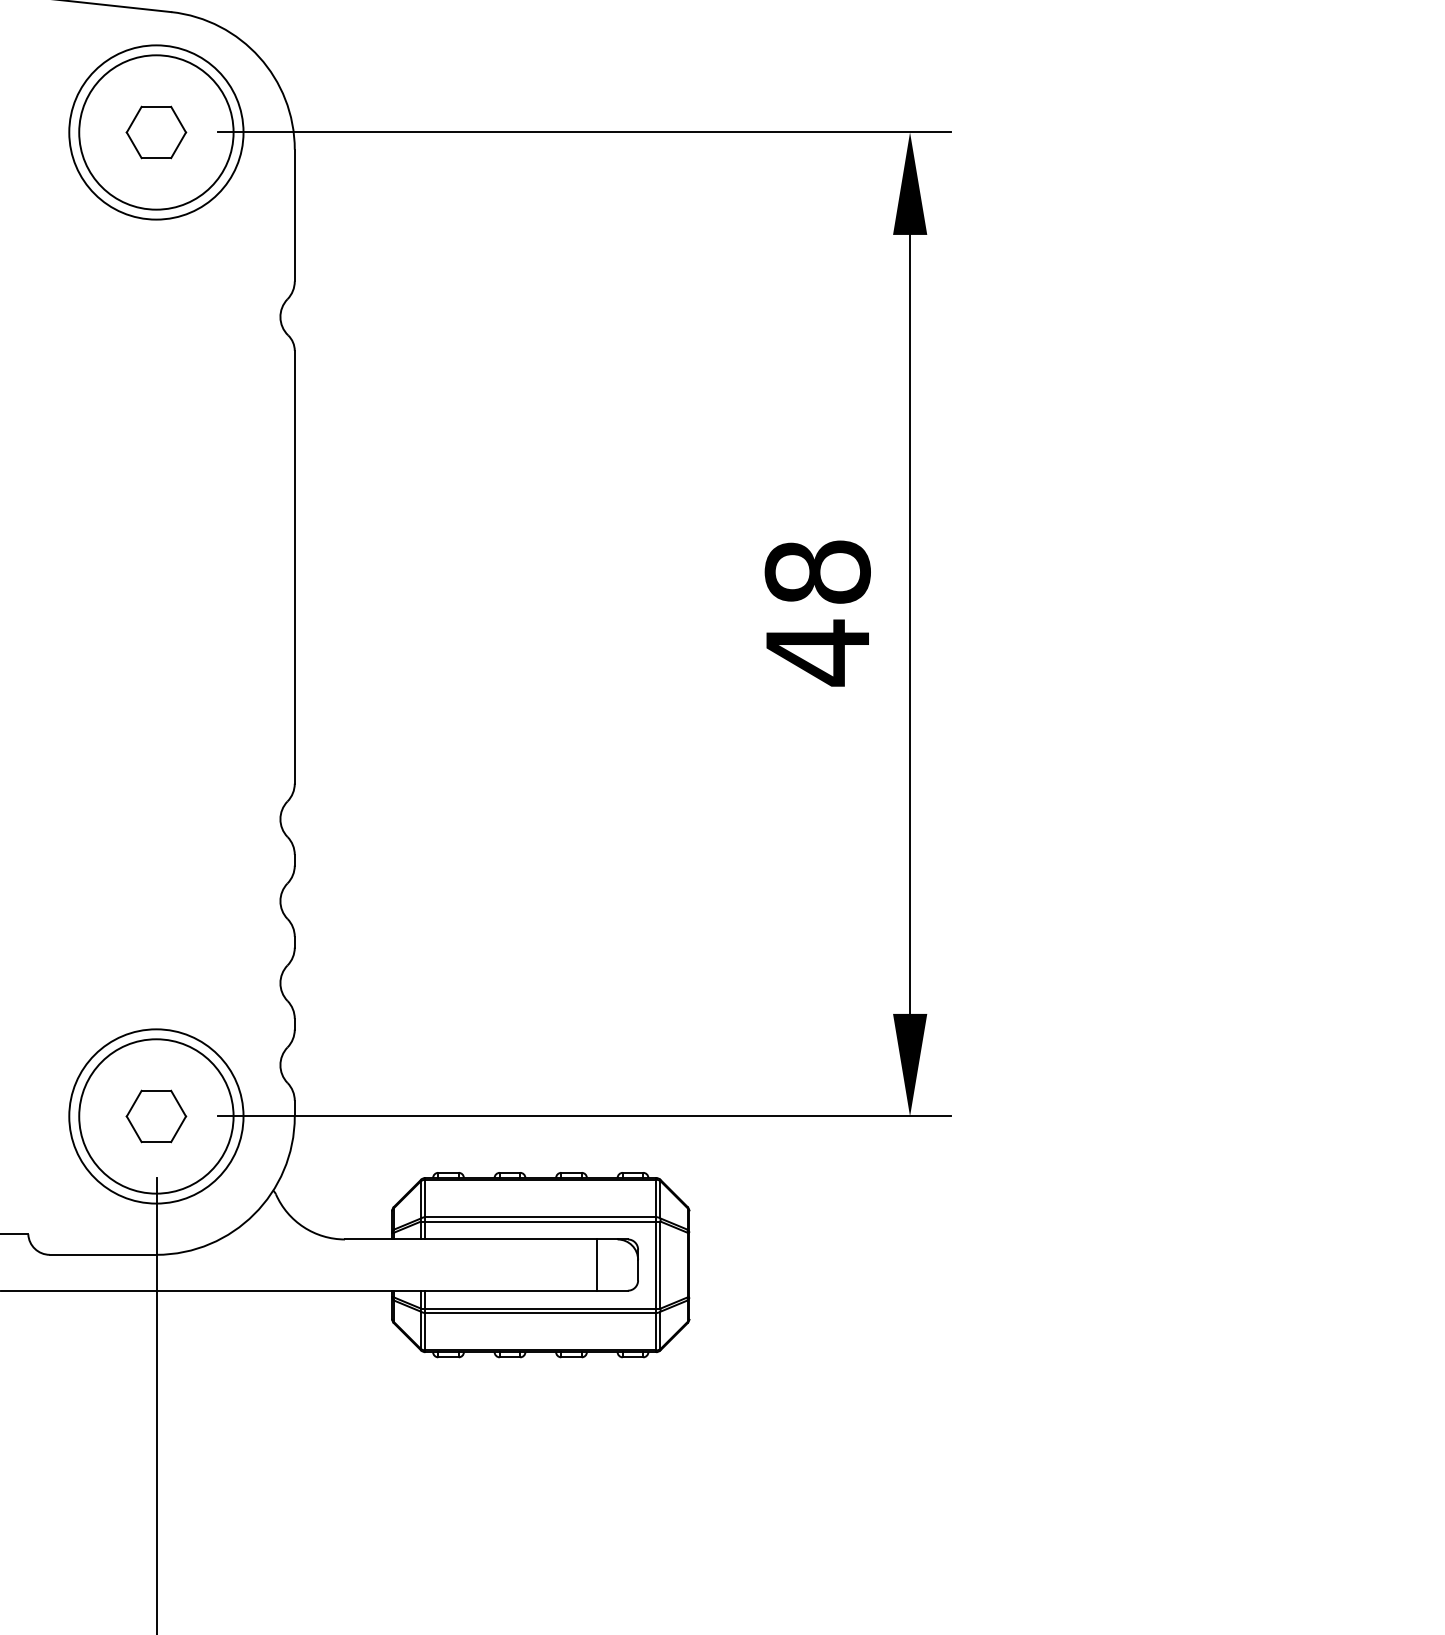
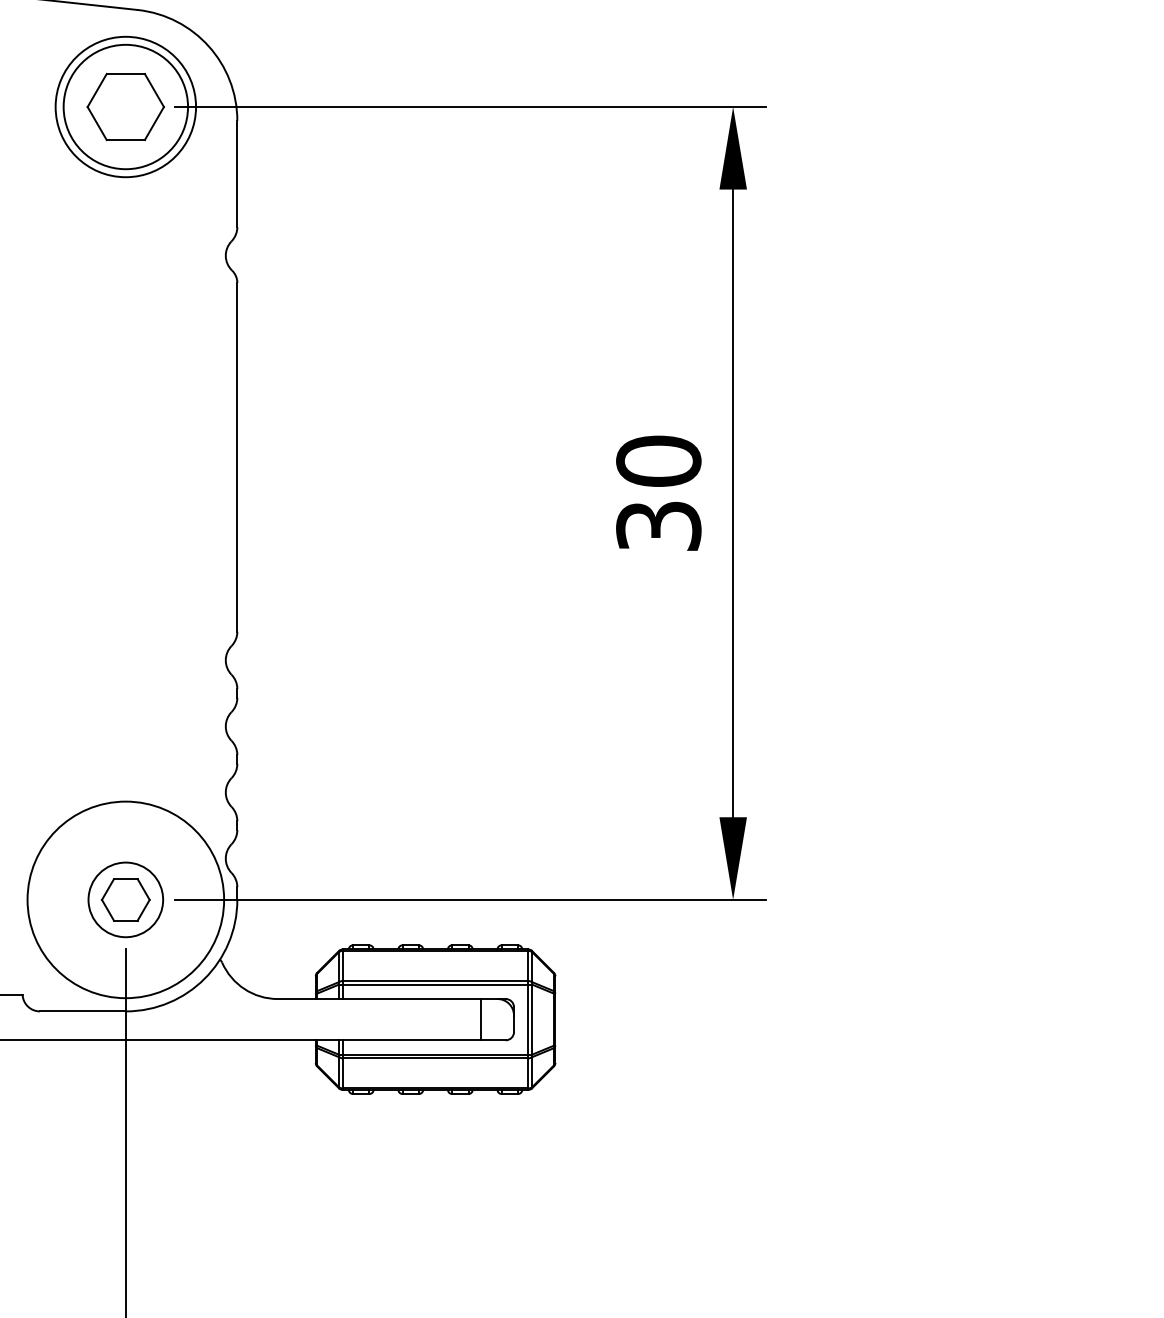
part: (156, 132) -> (125, 107), size x1.6
text: (817, 613) -> (658, 494), 48 -> 30
circle: (156, 1116) -> (125, 899), size x0.6
circle: (156, 1116) -> (125, 899), size x1.4

